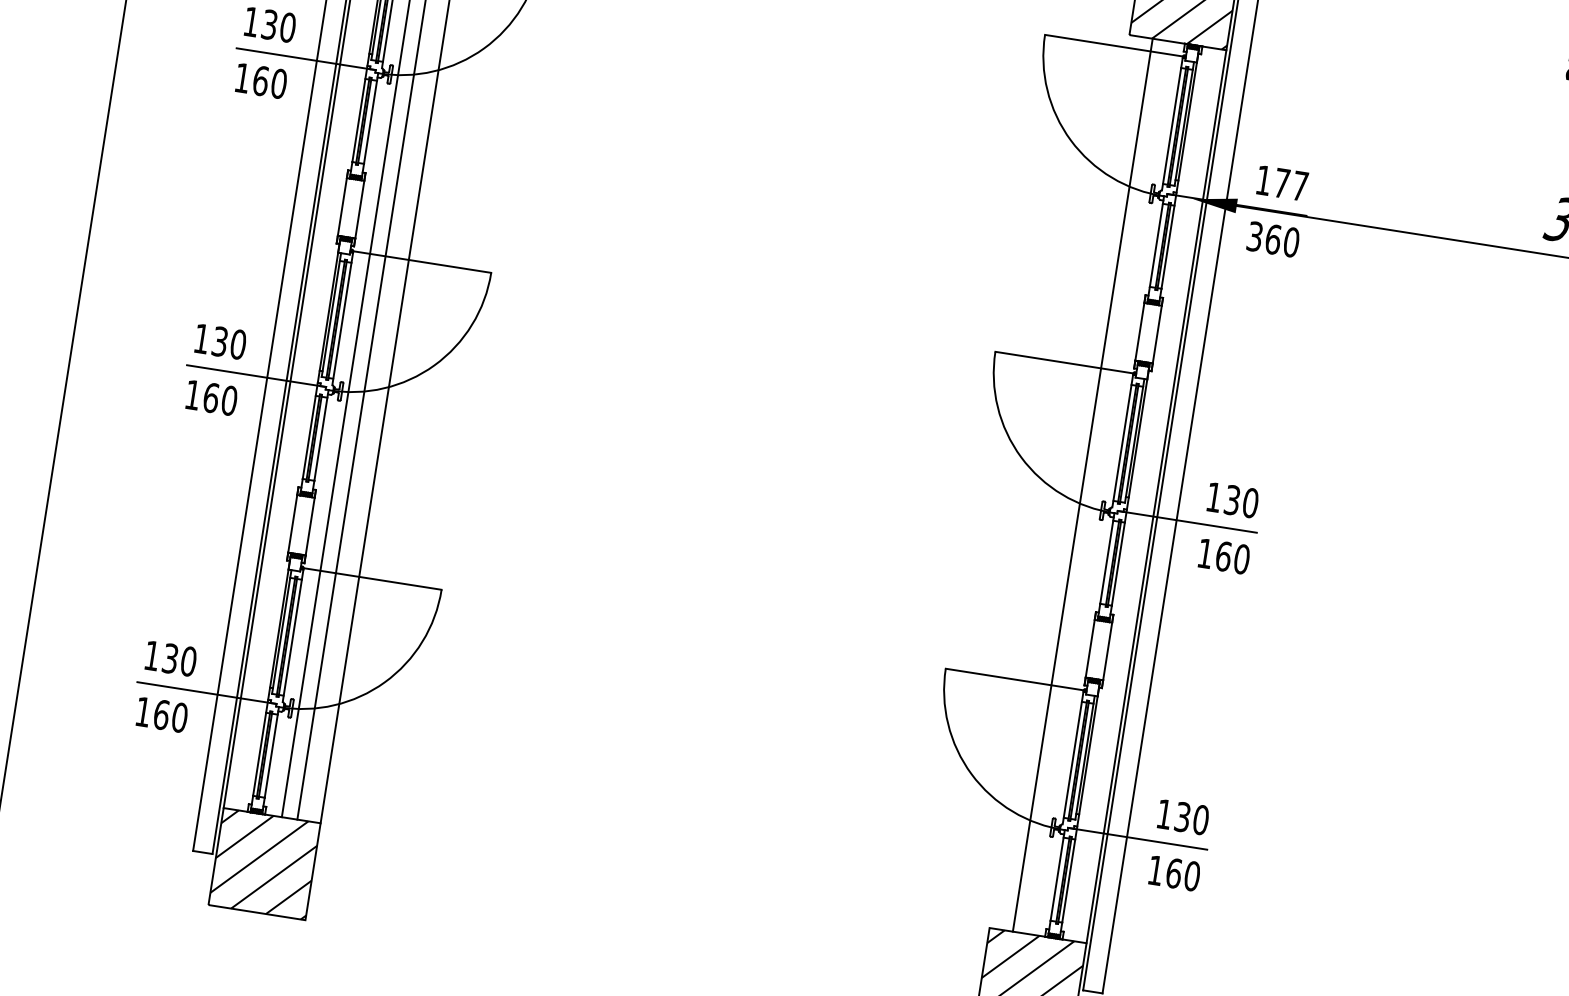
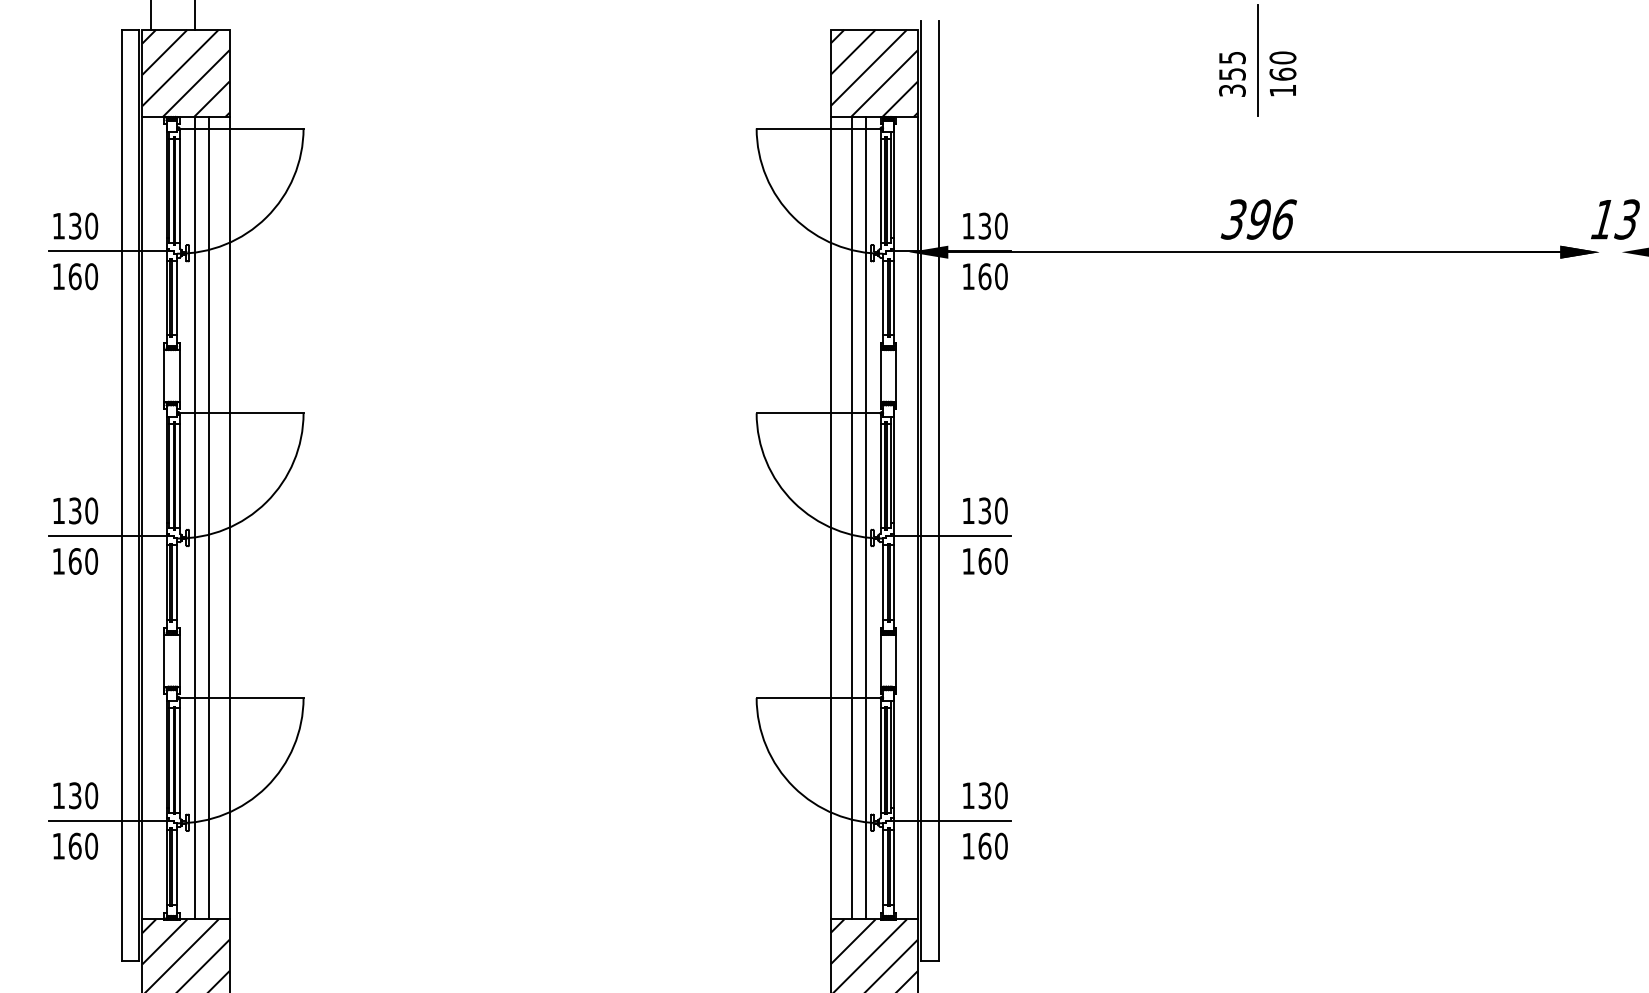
text: (1290, 183) -> (992, 225), 177 -> 130
text: (1255, 236) -> (968, 276), 360 -> 160
line: (1059, 481) -> (830, 518), added
line: (1098, 487) -> (865, 518), added

